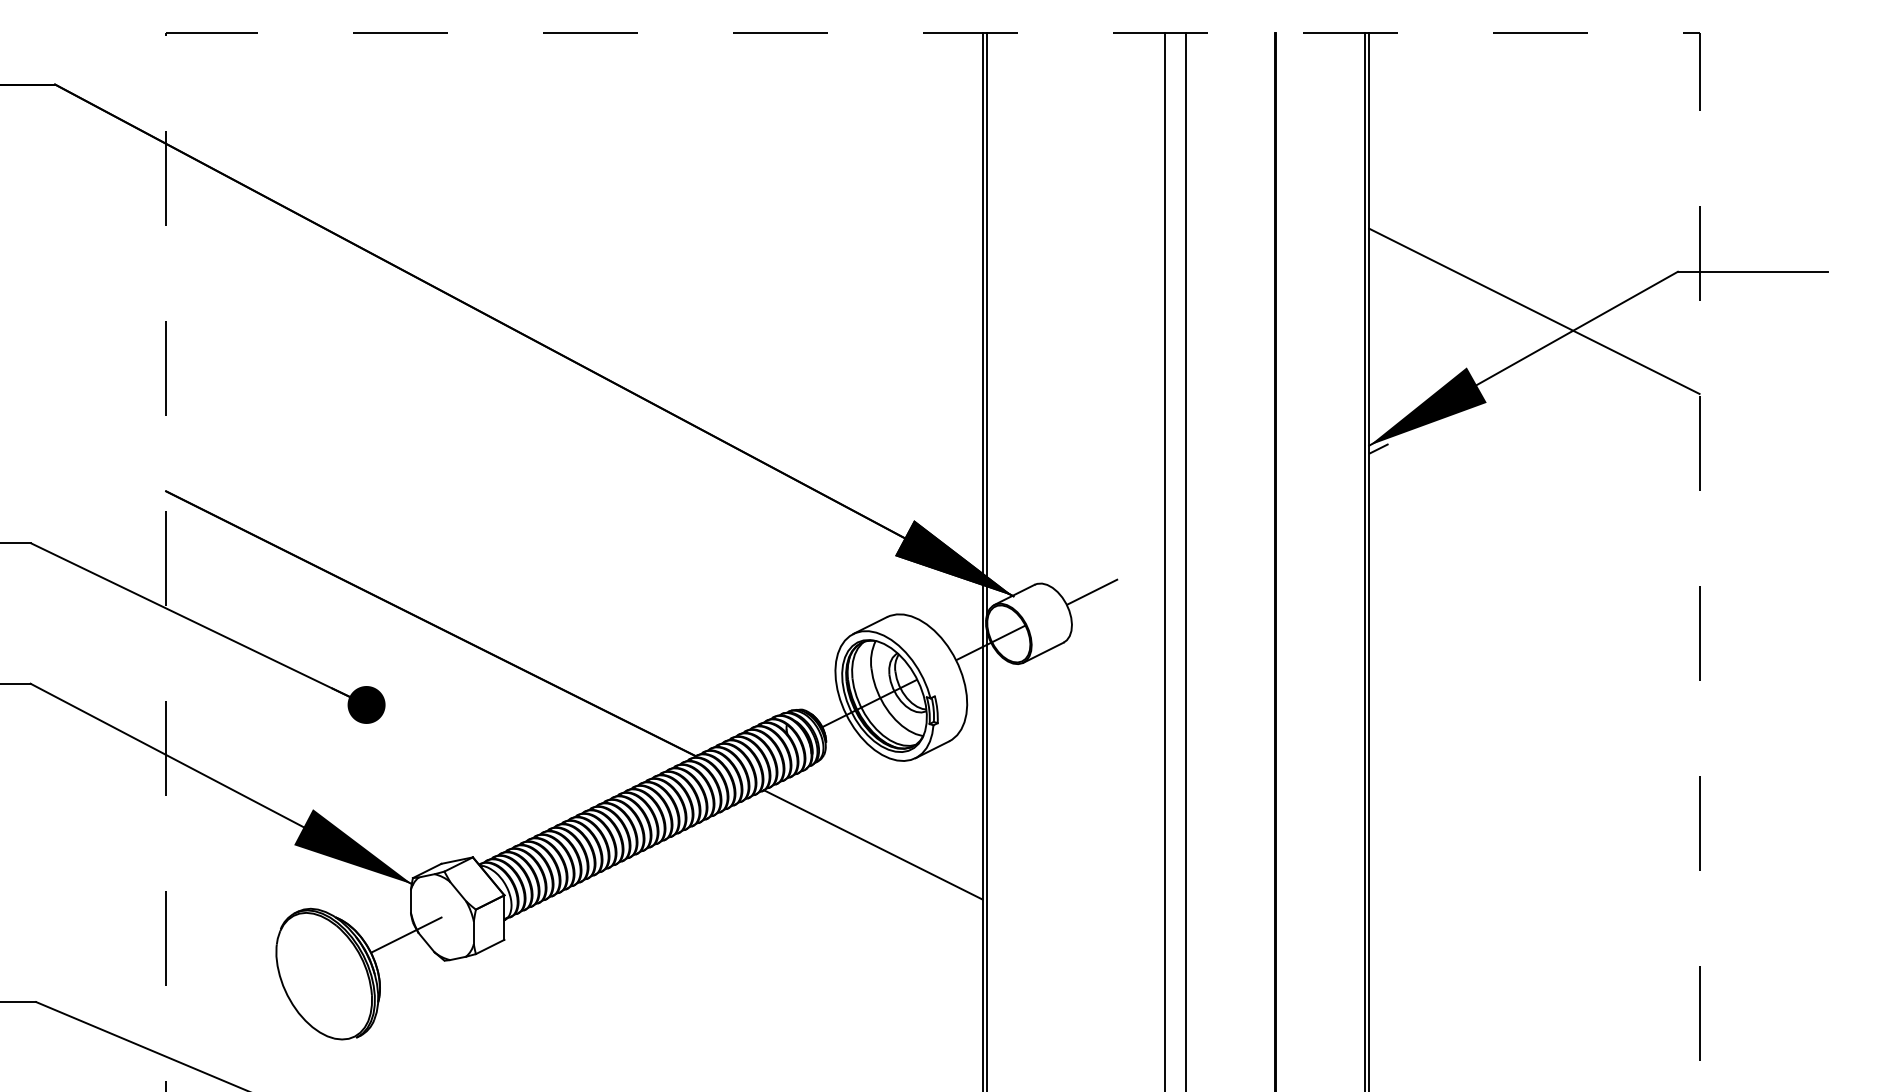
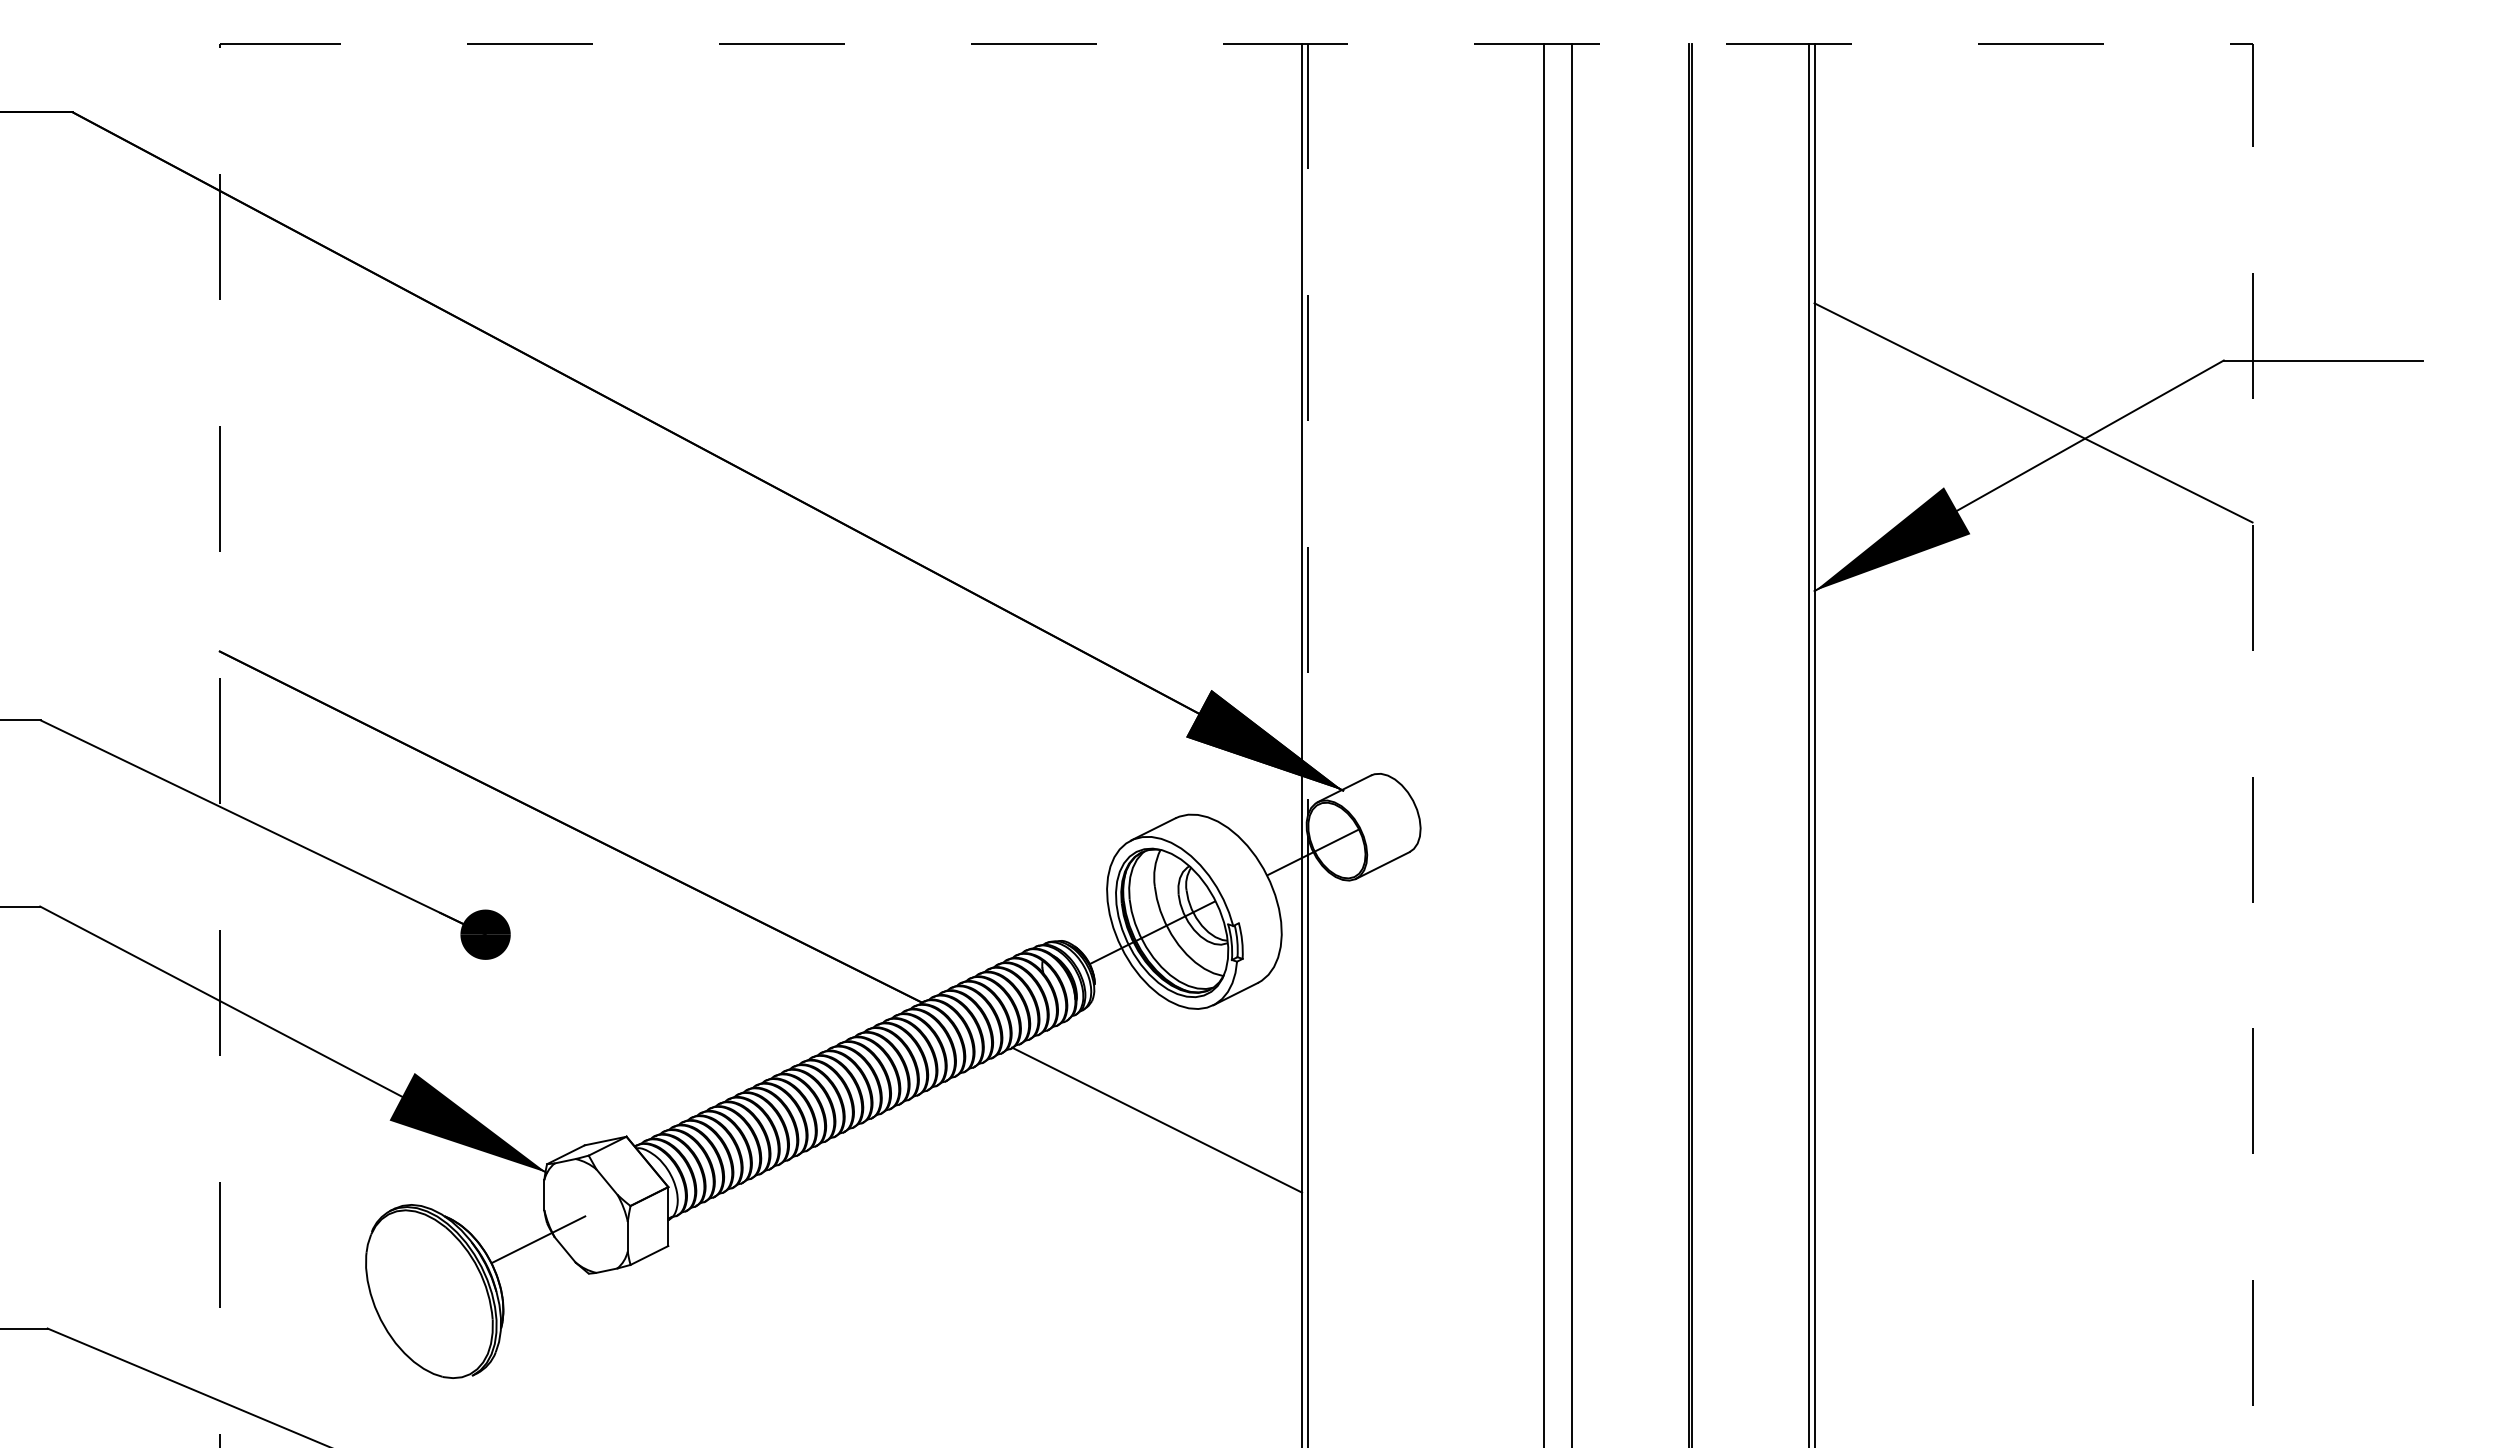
line: (986, 323) -> (1307, 429), solid -> dashed
line: (1378, 448) -> (1827, 594), removed
line: (1092, 592) -> (1447, 785), removed

